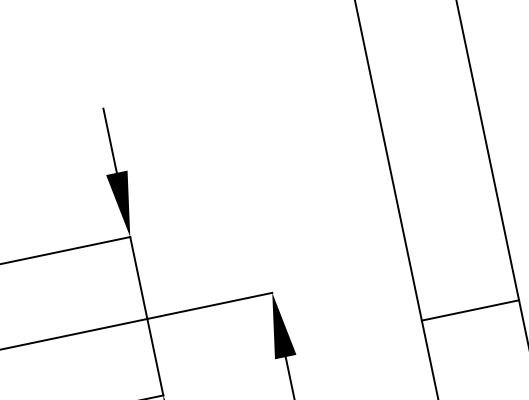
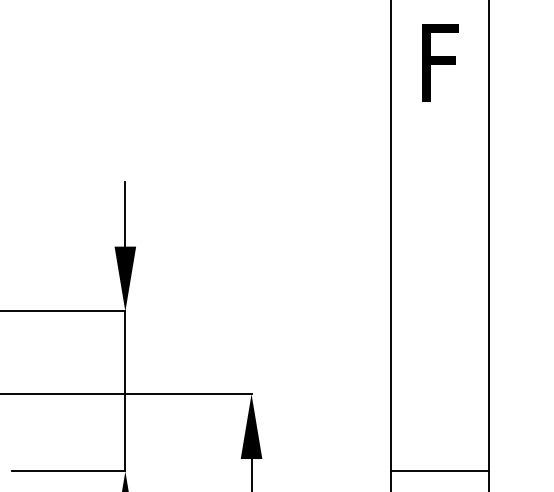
line: (470, 310) -> (439, 471), moved

